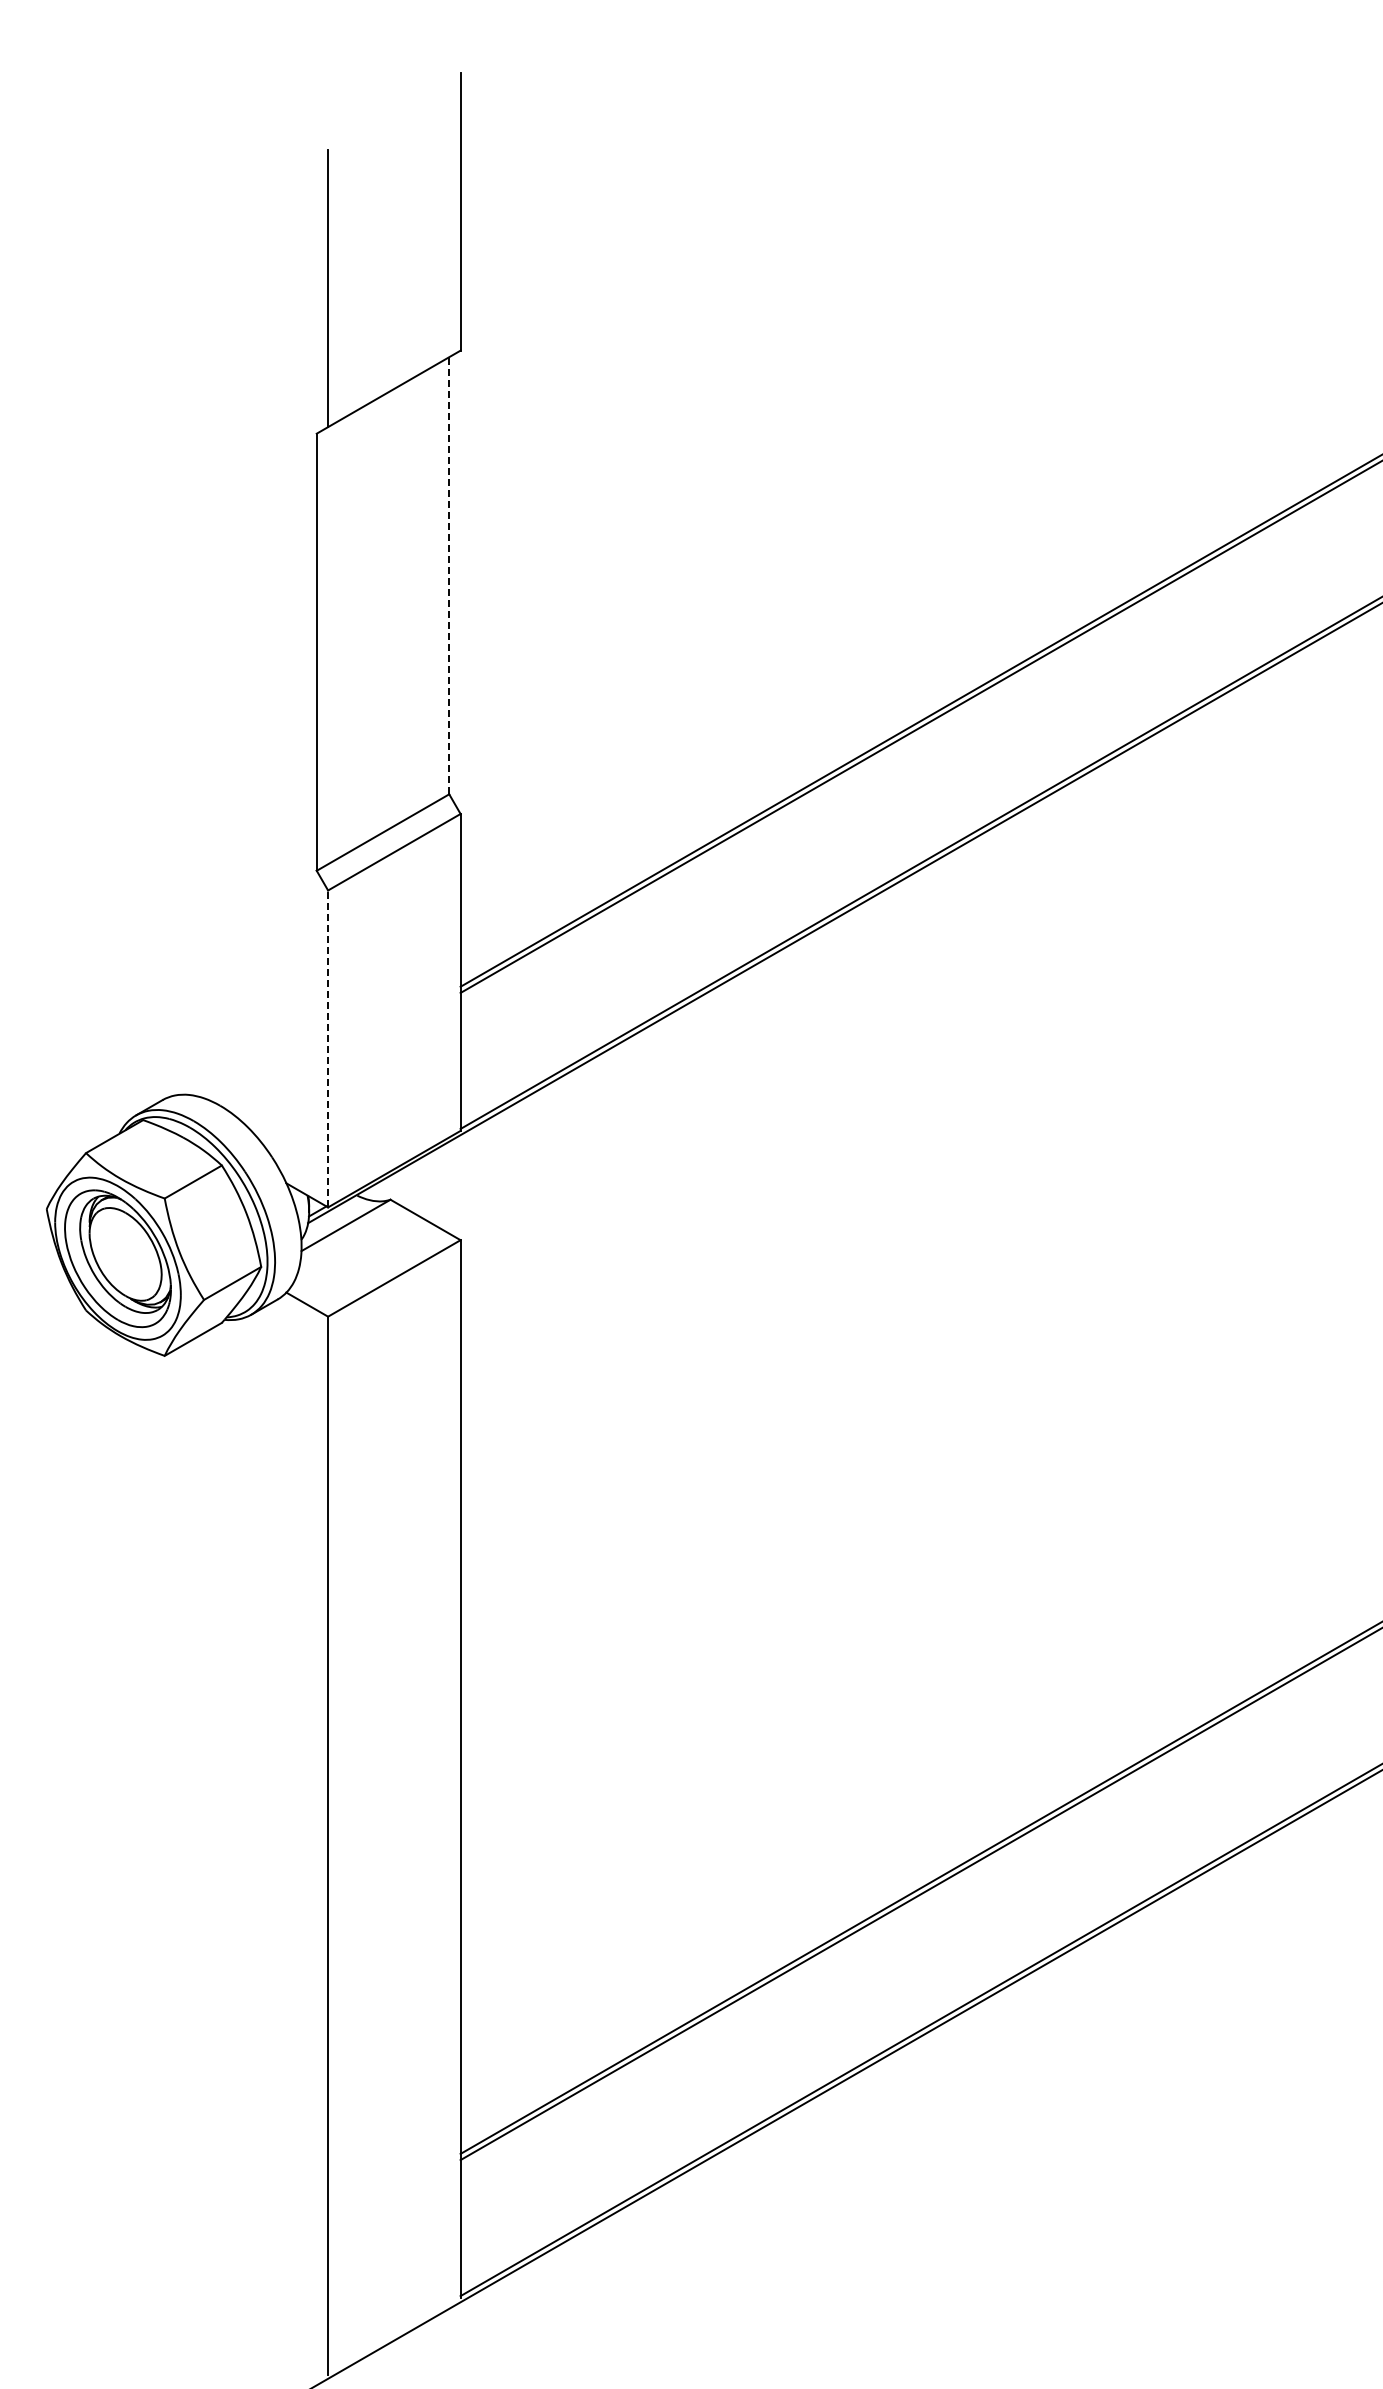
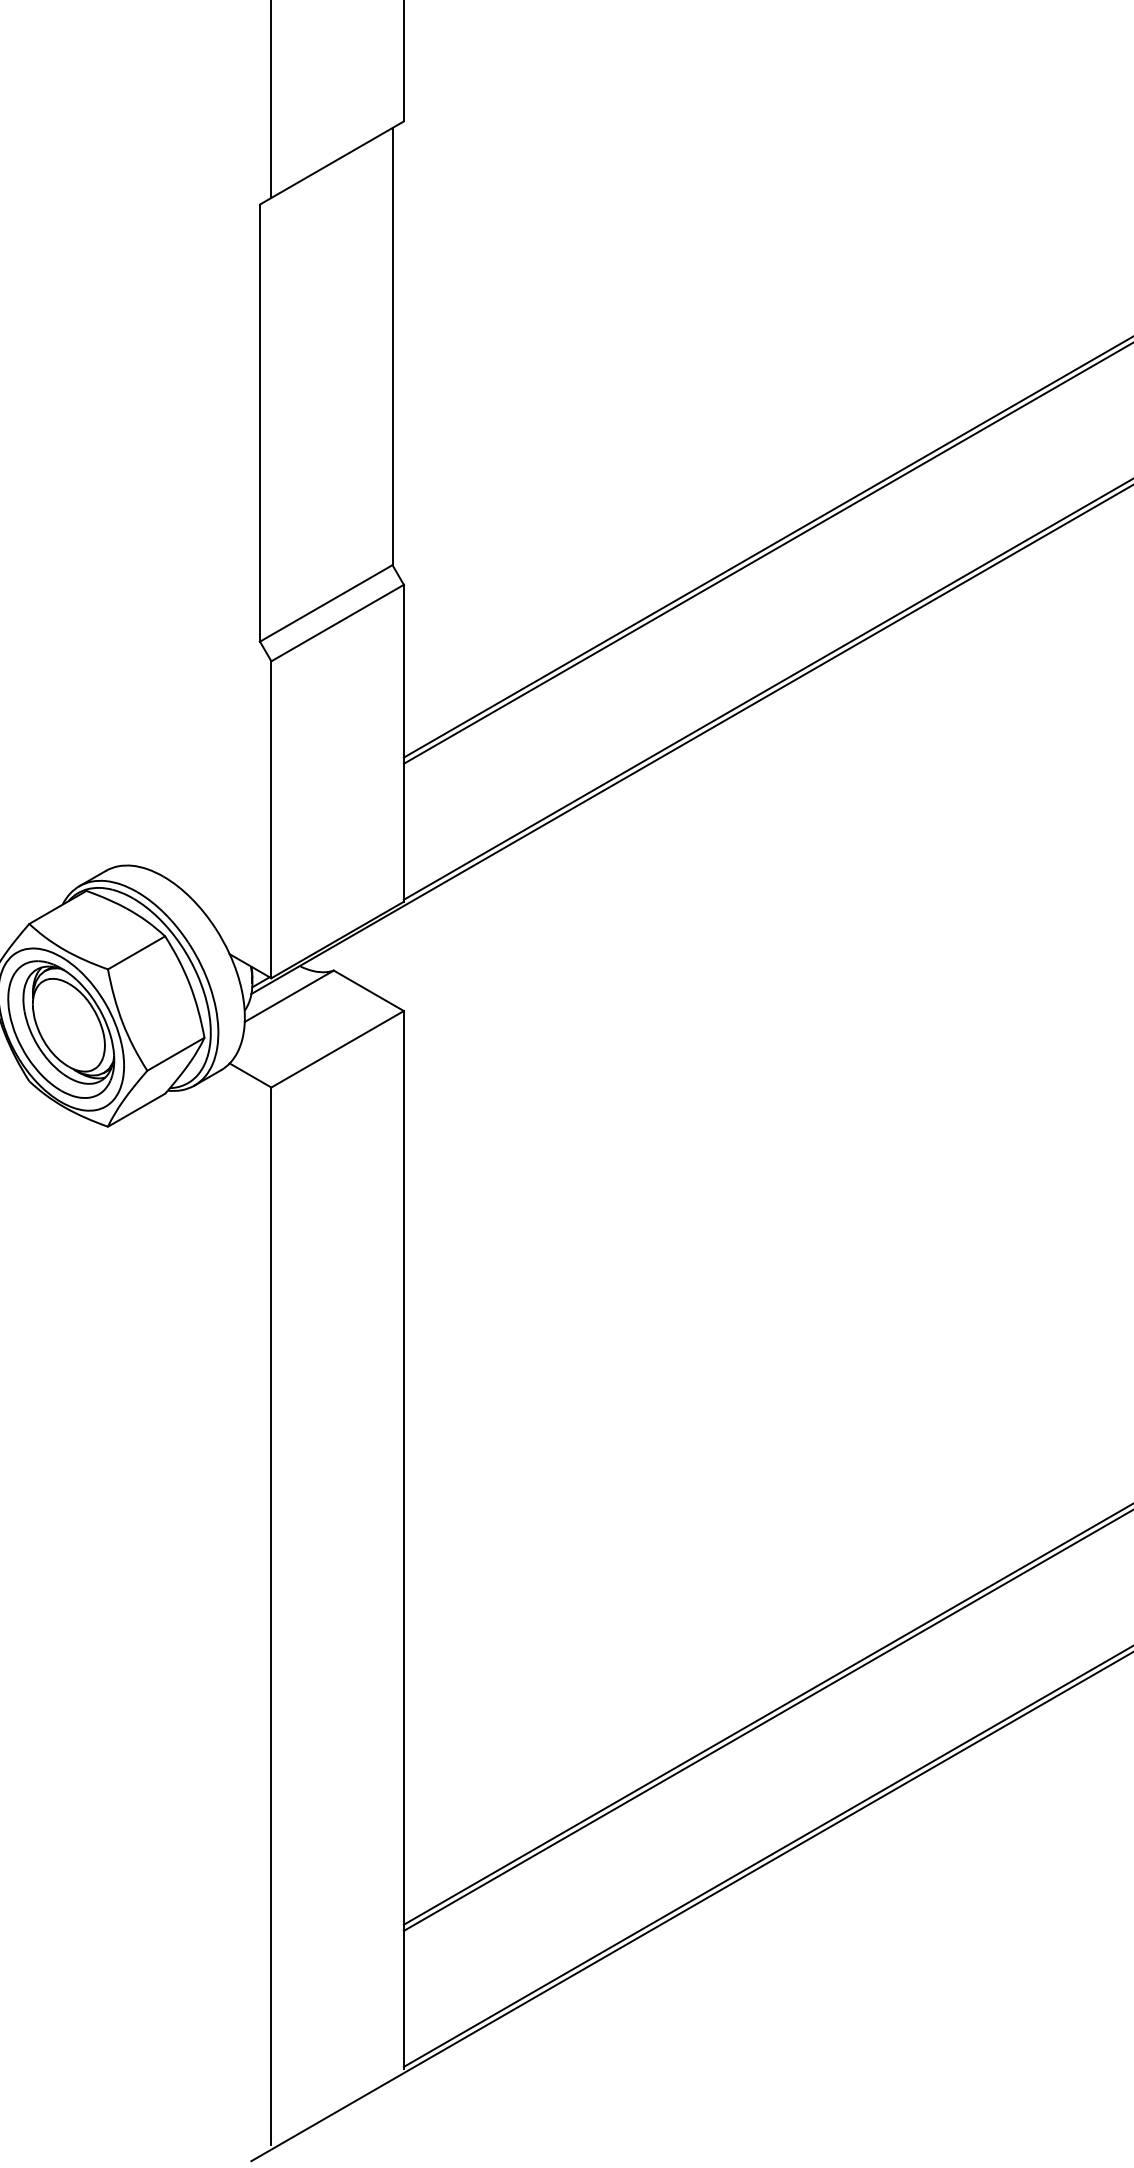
line: (449, 575) -> (392, 346), dashed -> solid
line: (328, 1048) -> (271, 819), dashed -> solid

